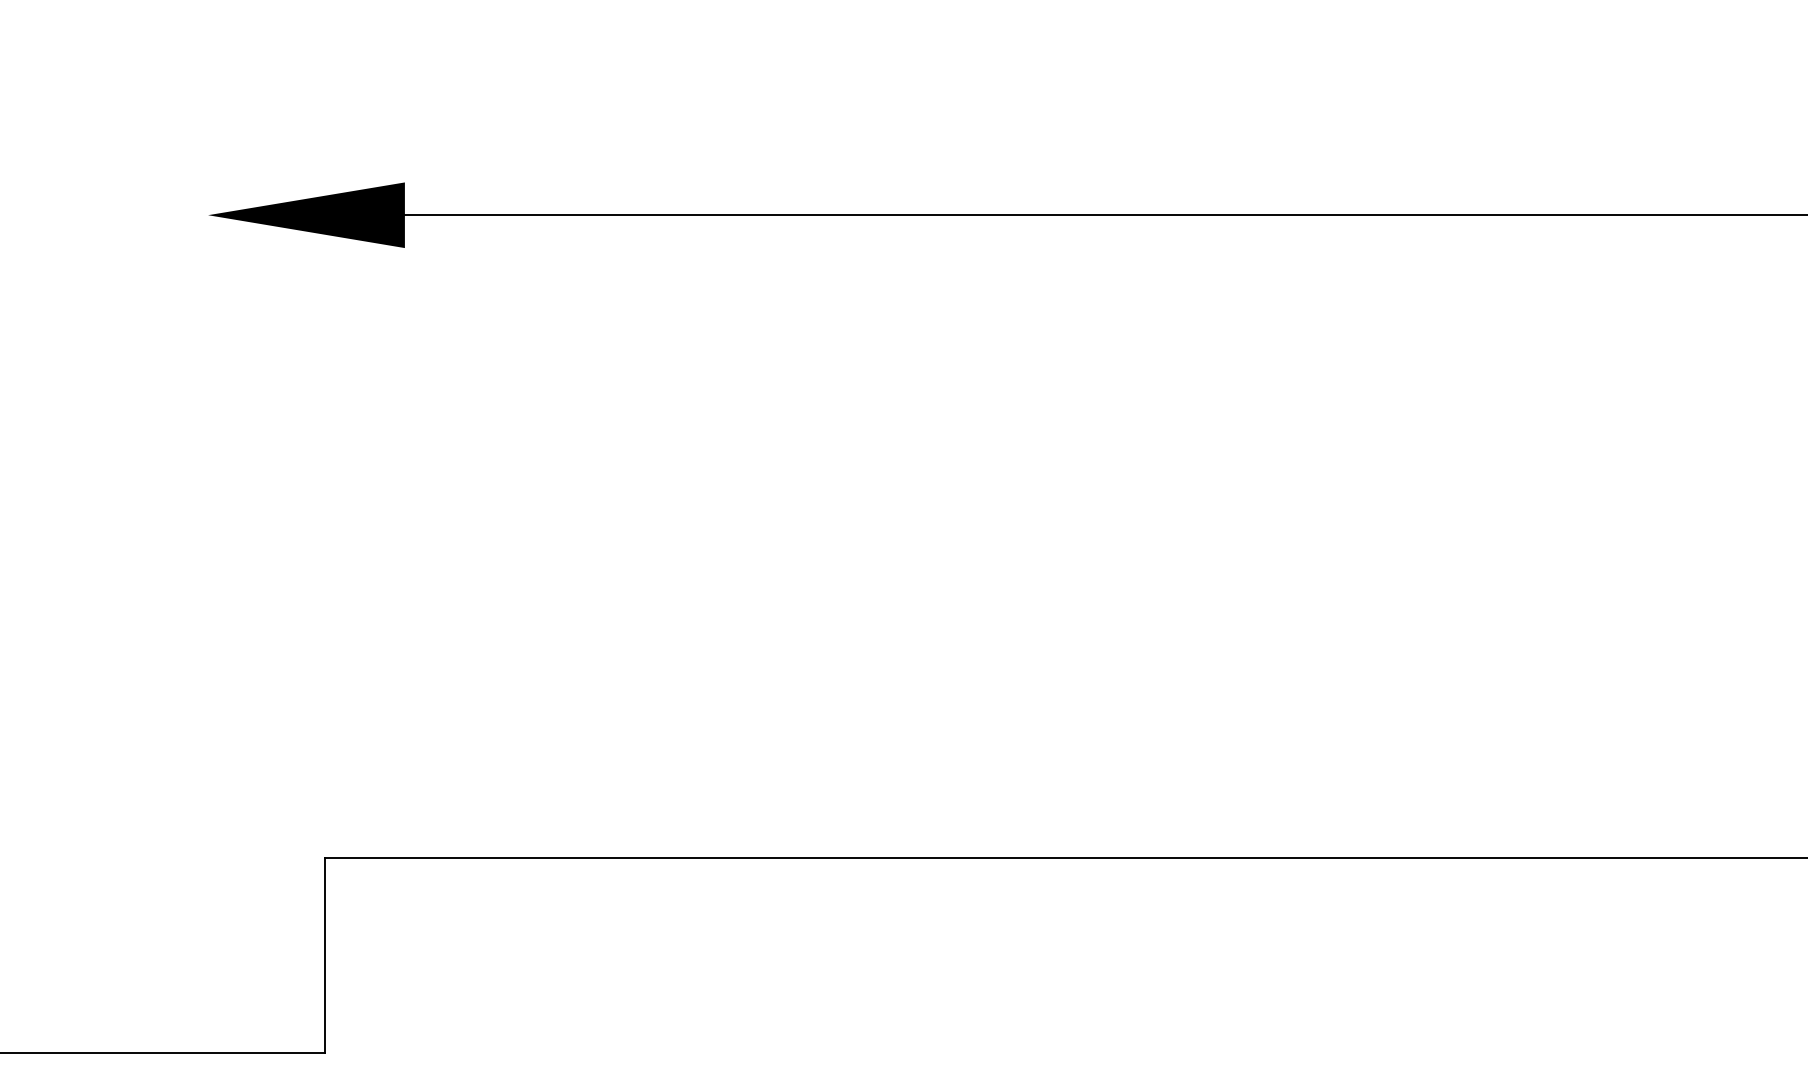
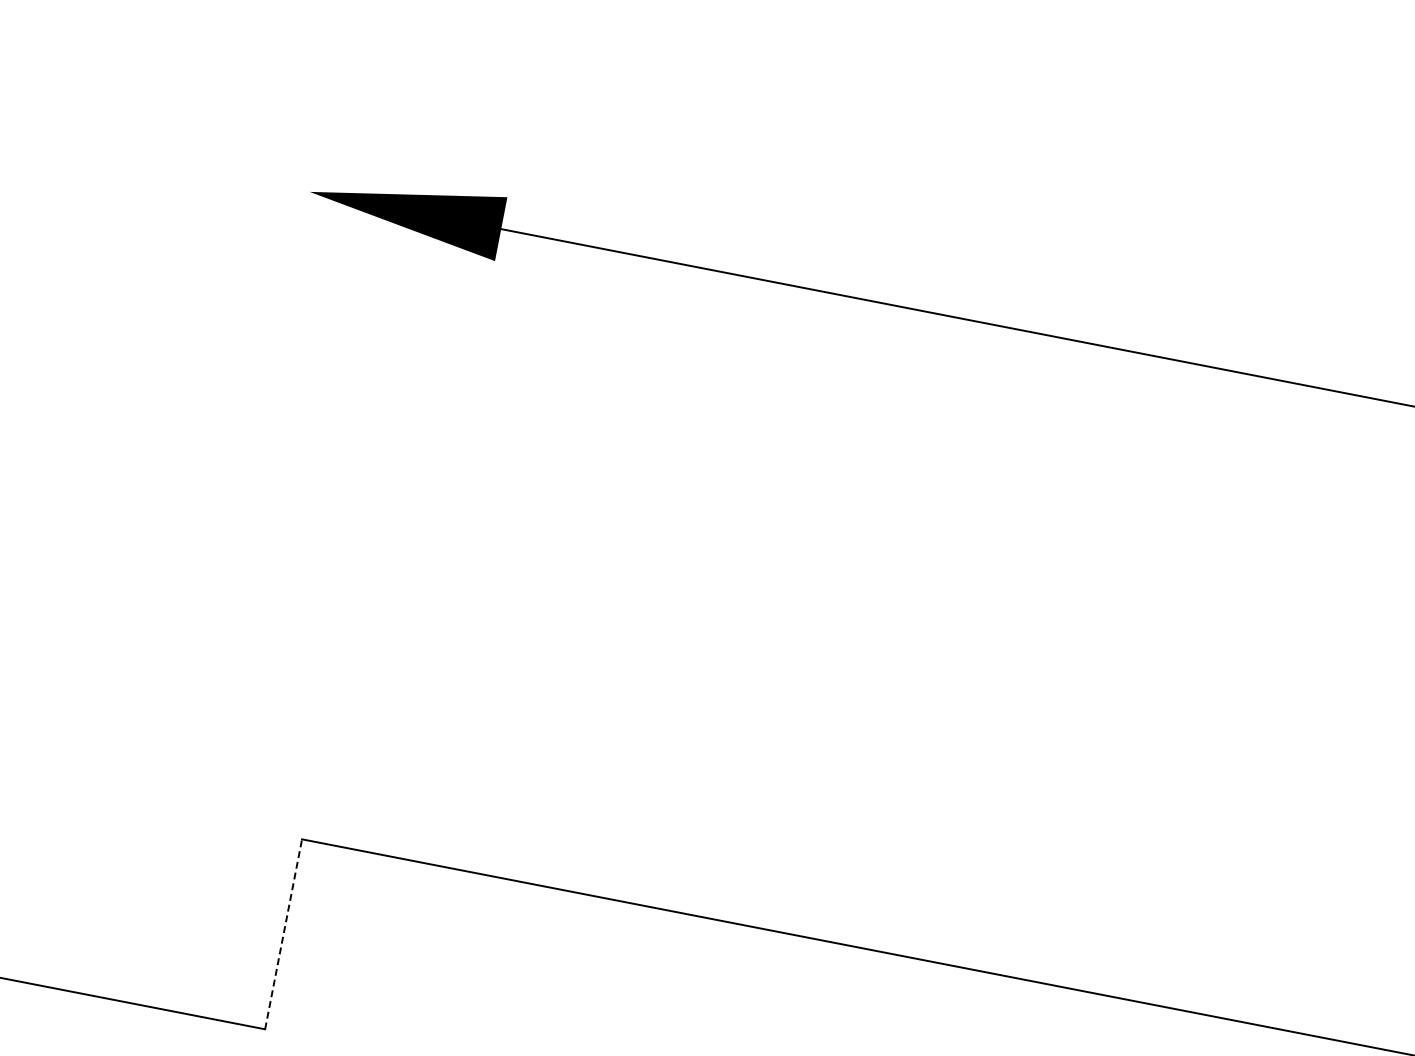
line: (325, 955) -> (283, 934), solid -> dashed

